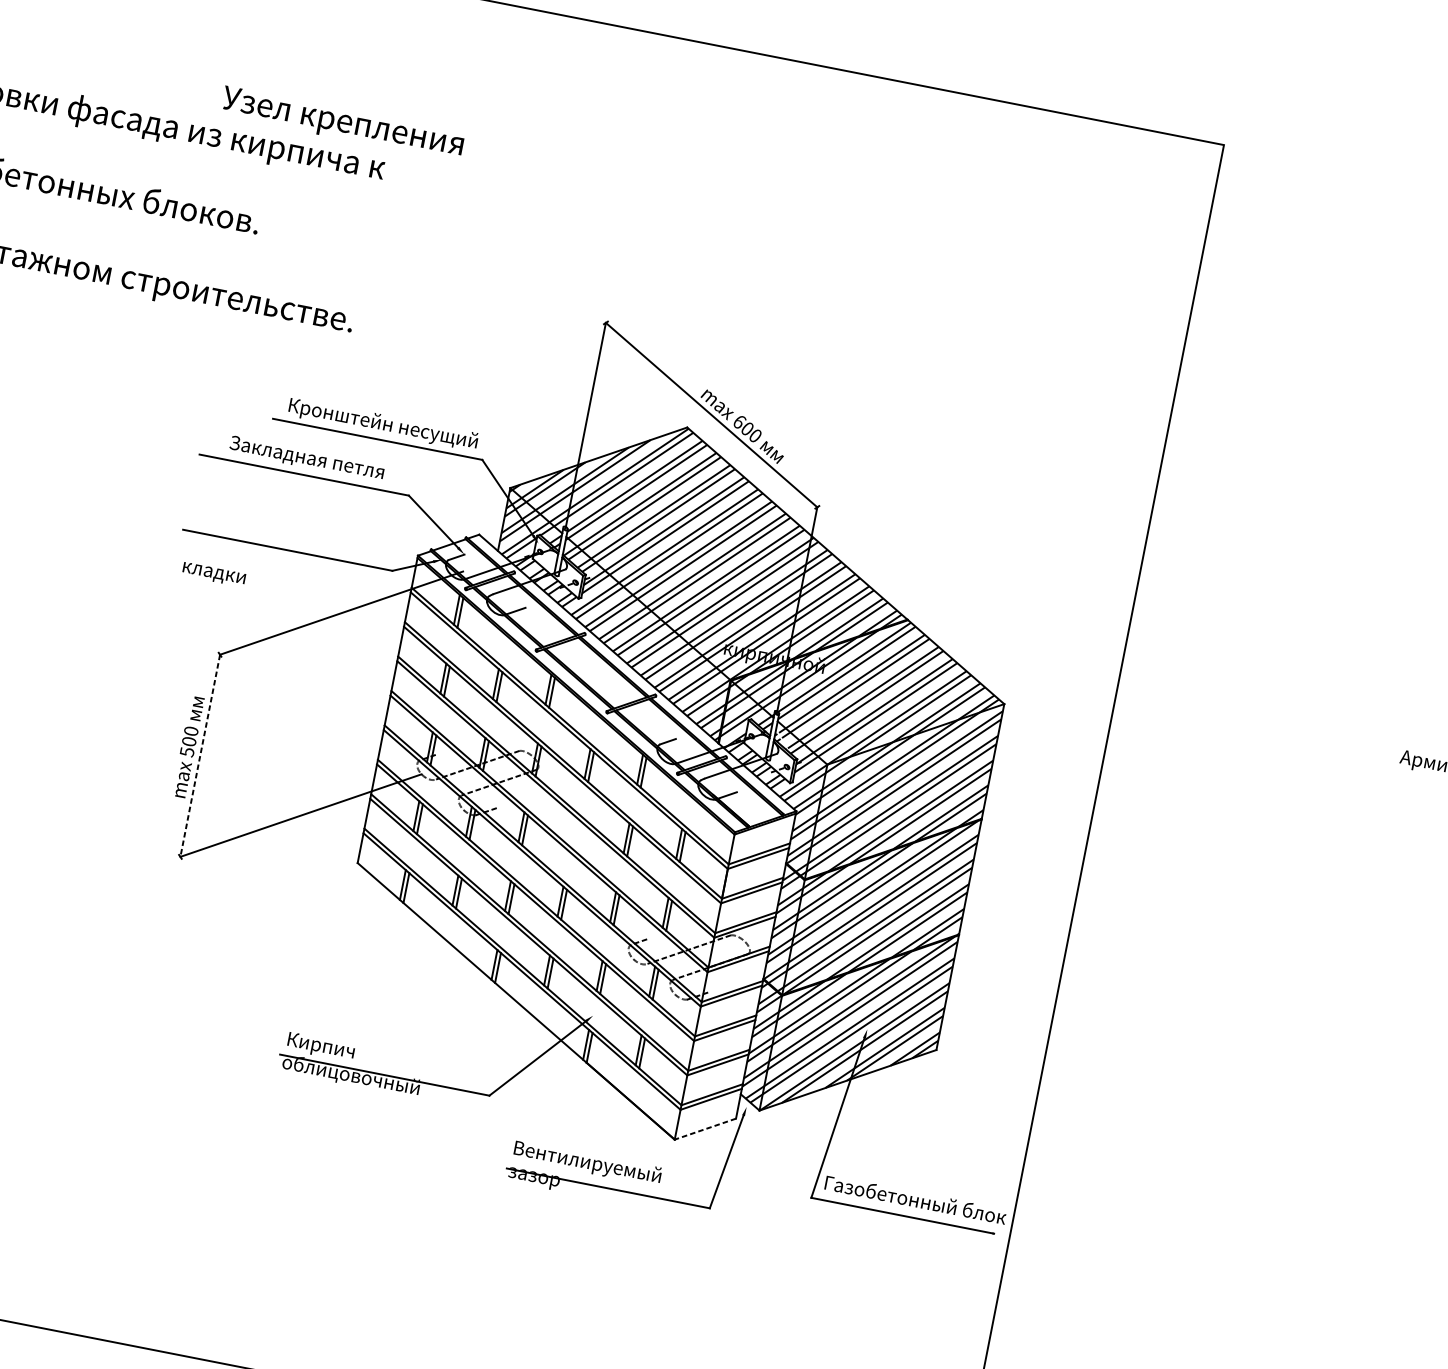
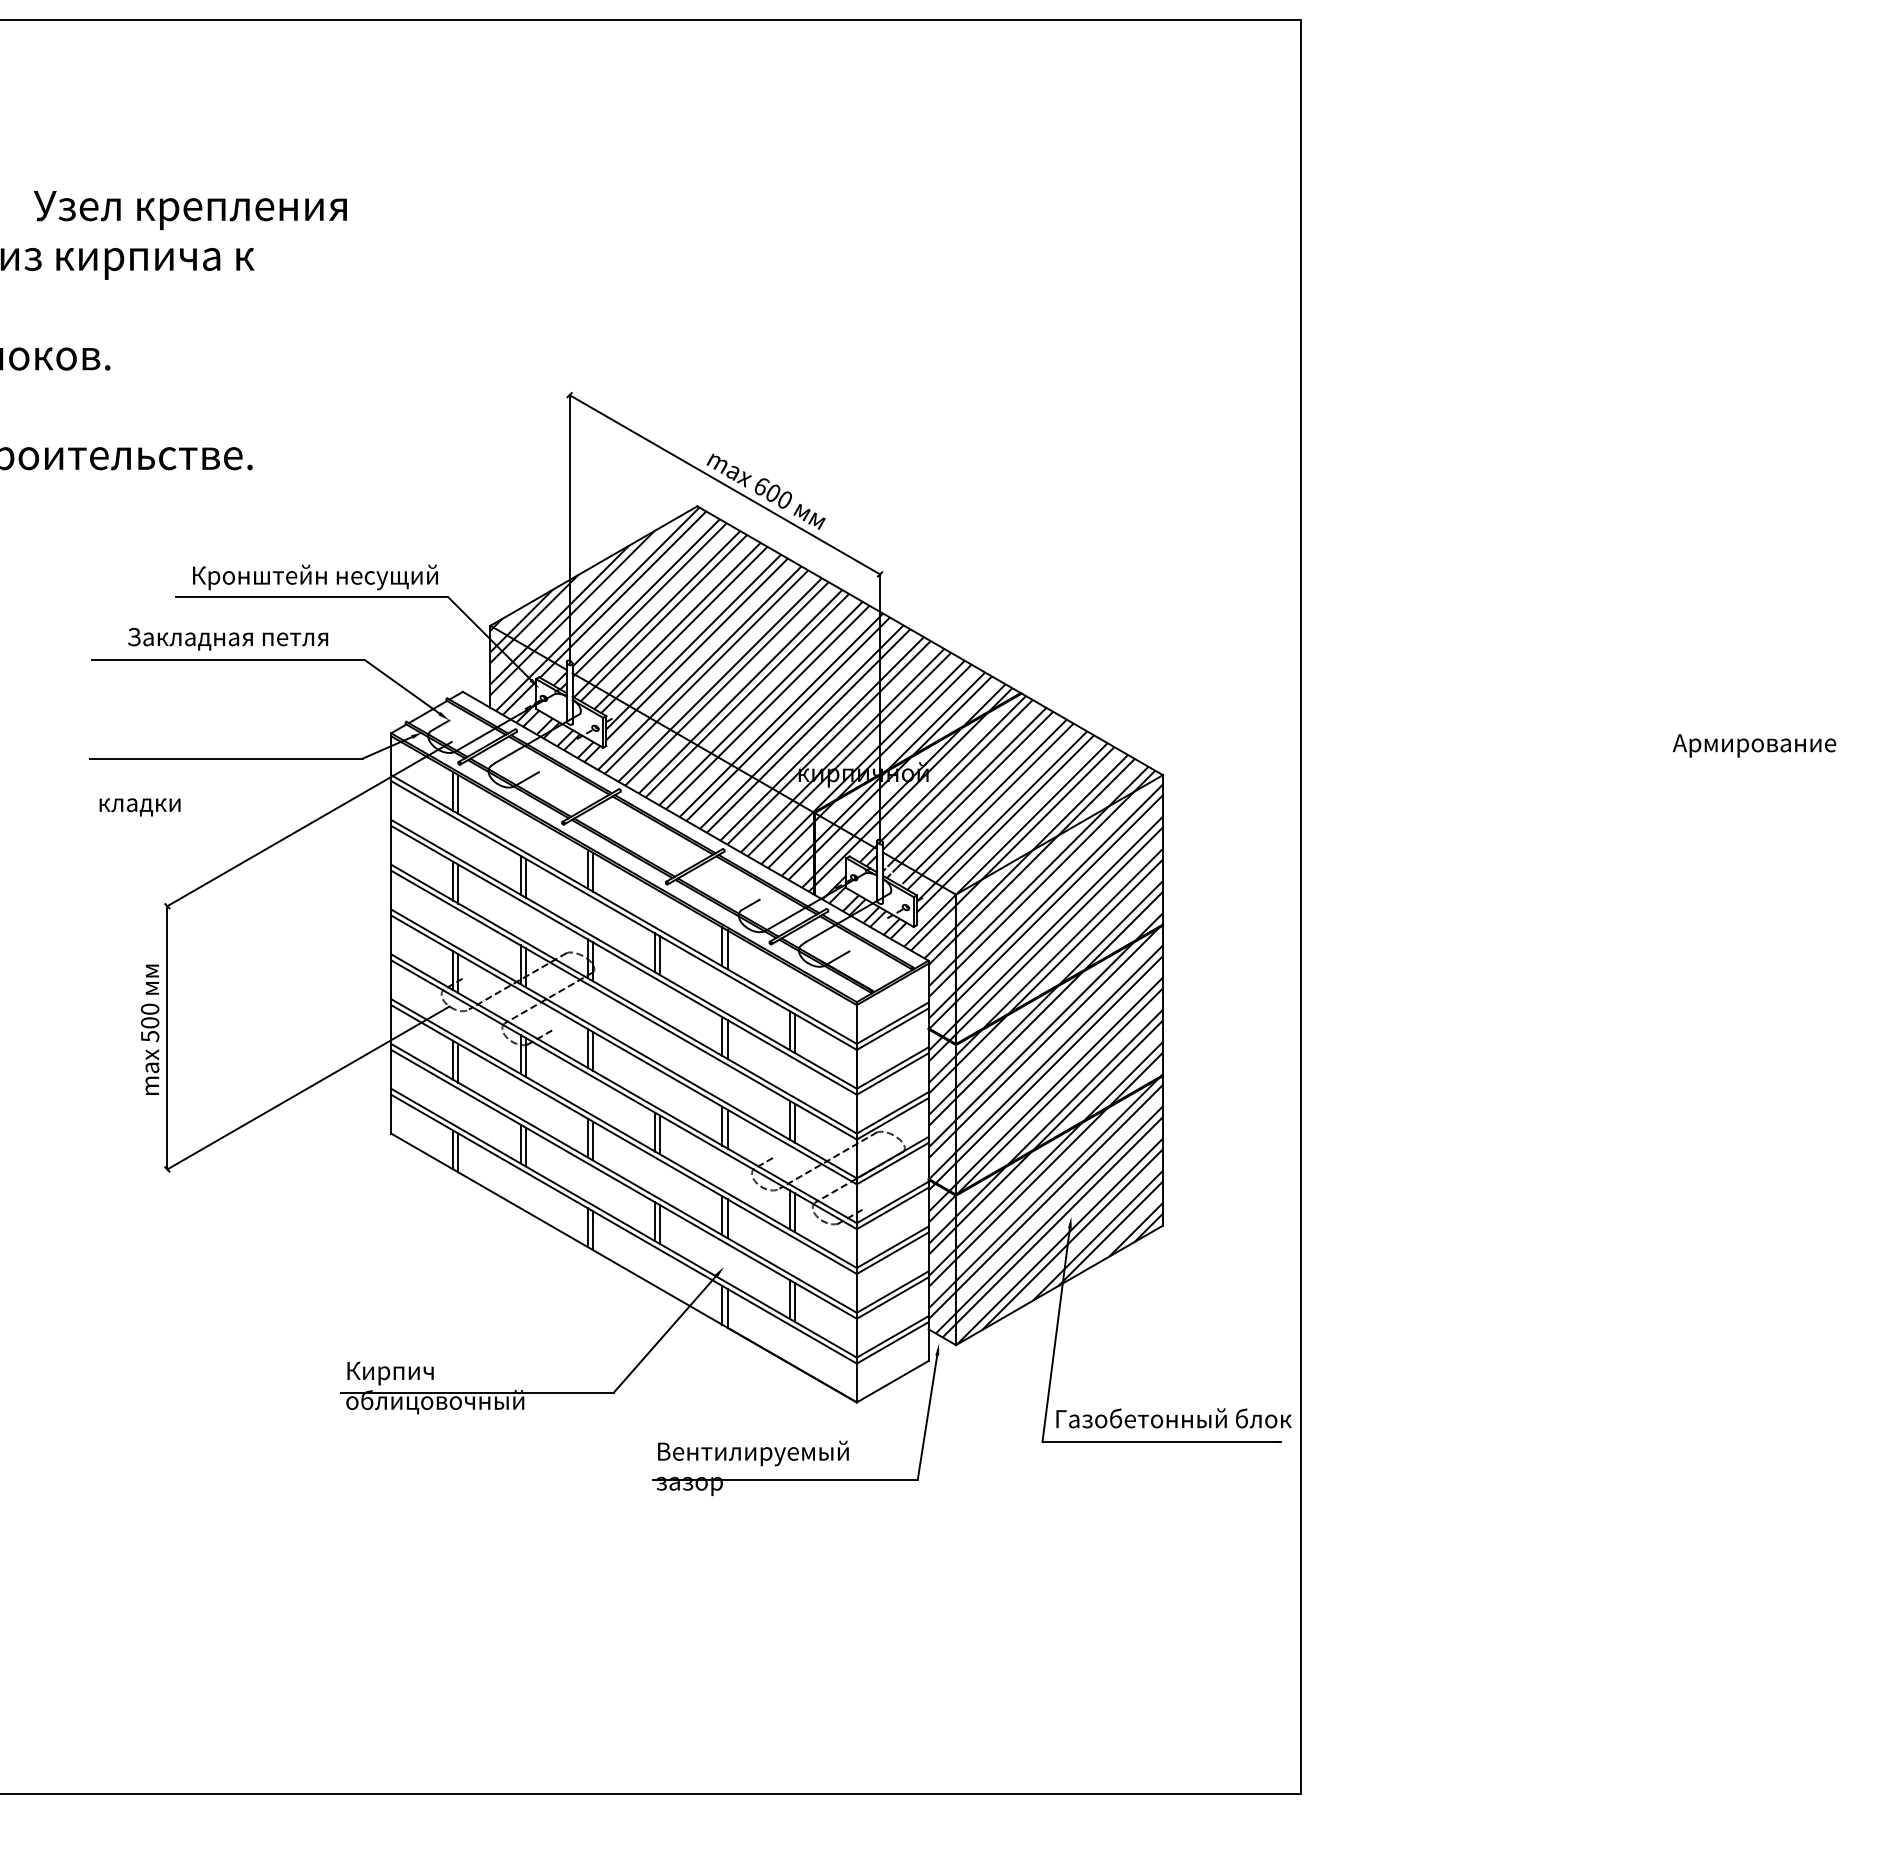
line: (200, 755) -> (167, 1037), dashed -> solid
line: (705, 1128) -> (892, 1381), dashed -> solid

